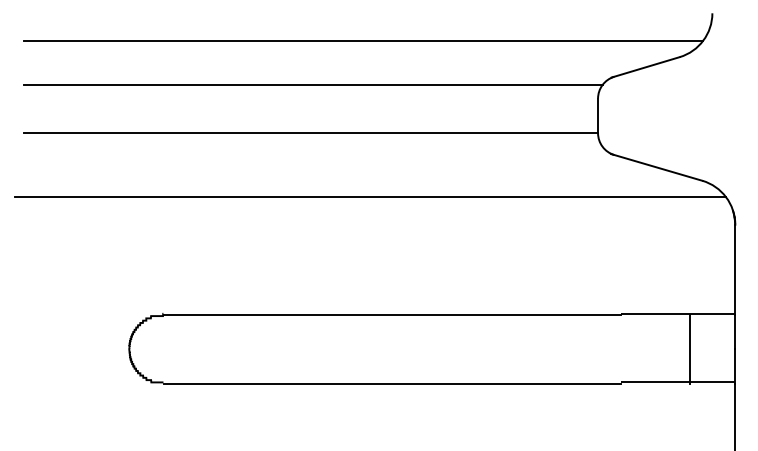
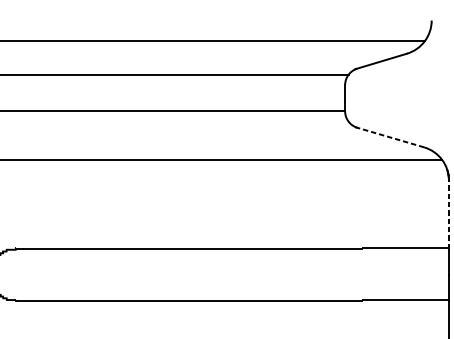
line: (656, 167) -> (389, 137), solid -> dashed
line: (735, 269) -> (449, 214), solid -> dashed
line: (689, 348) -> (414, 274), removed

